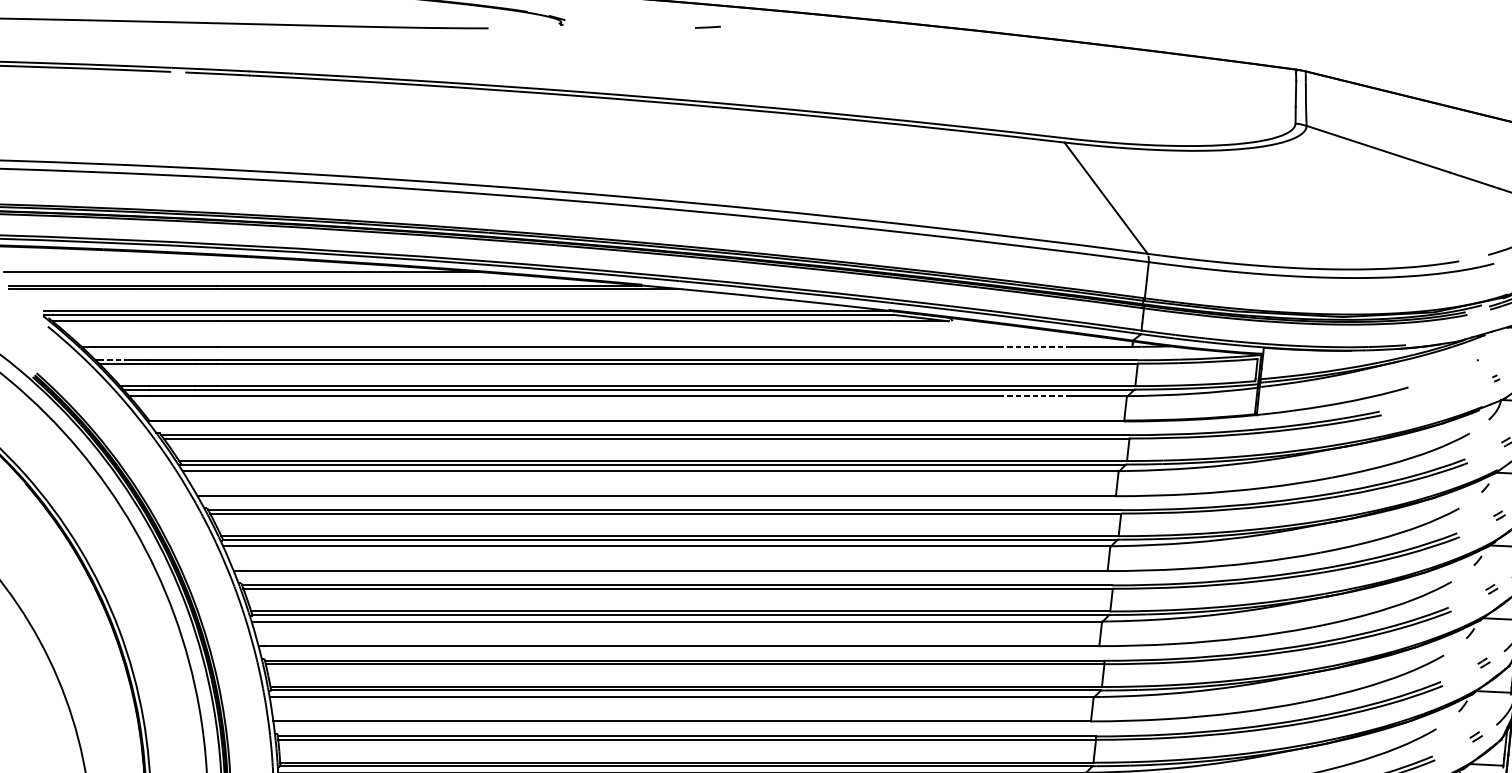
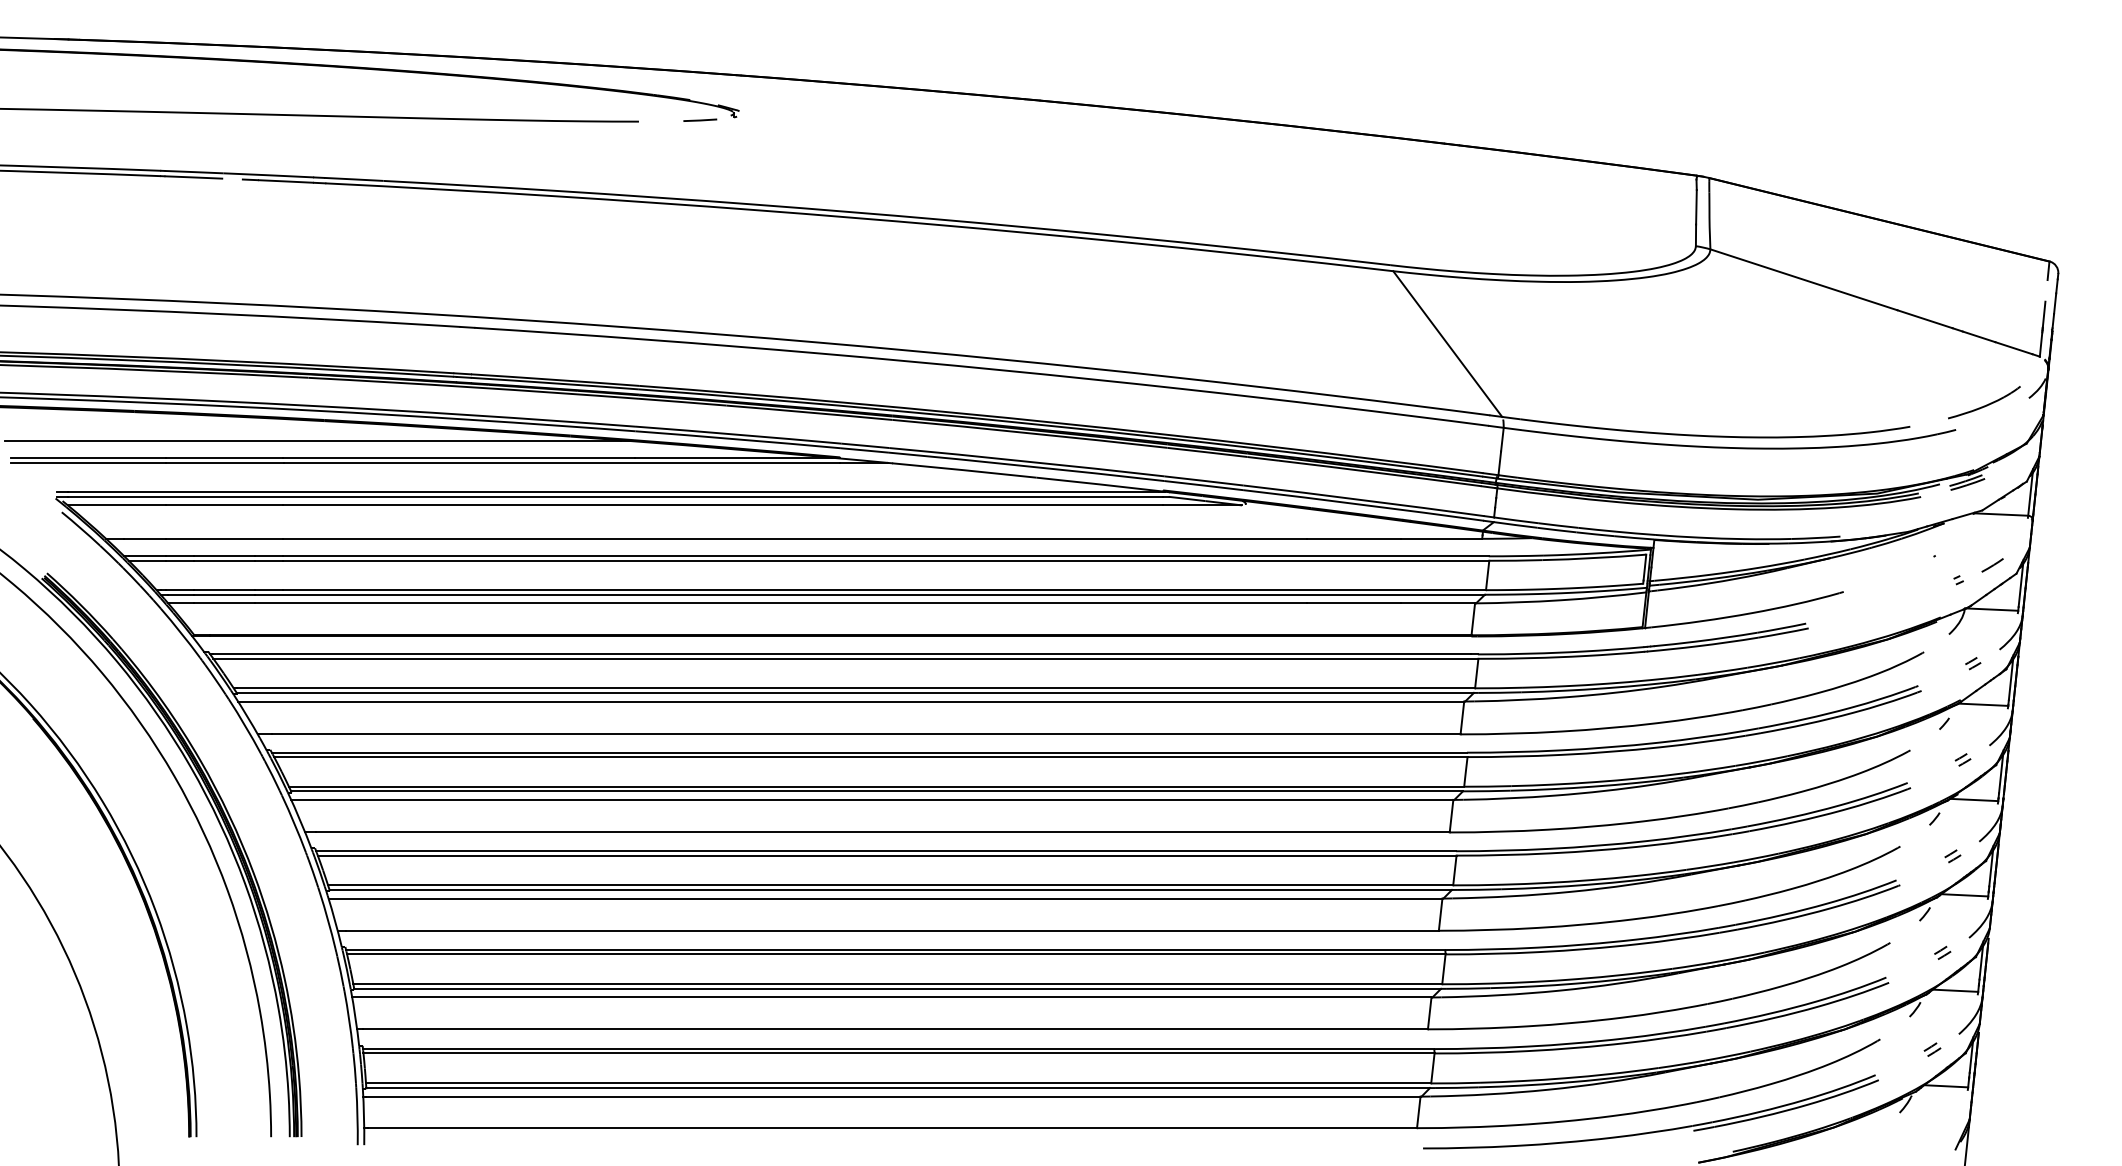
line: (708, 26) -> (700, 119), moved
line: (1034, 346) -> (1353, 538), dashed -> solid
line: (113, 360) -> (147, 556), dashed -> solid
line: (1034, 396) -> (1353, 603), dashed -> solid

